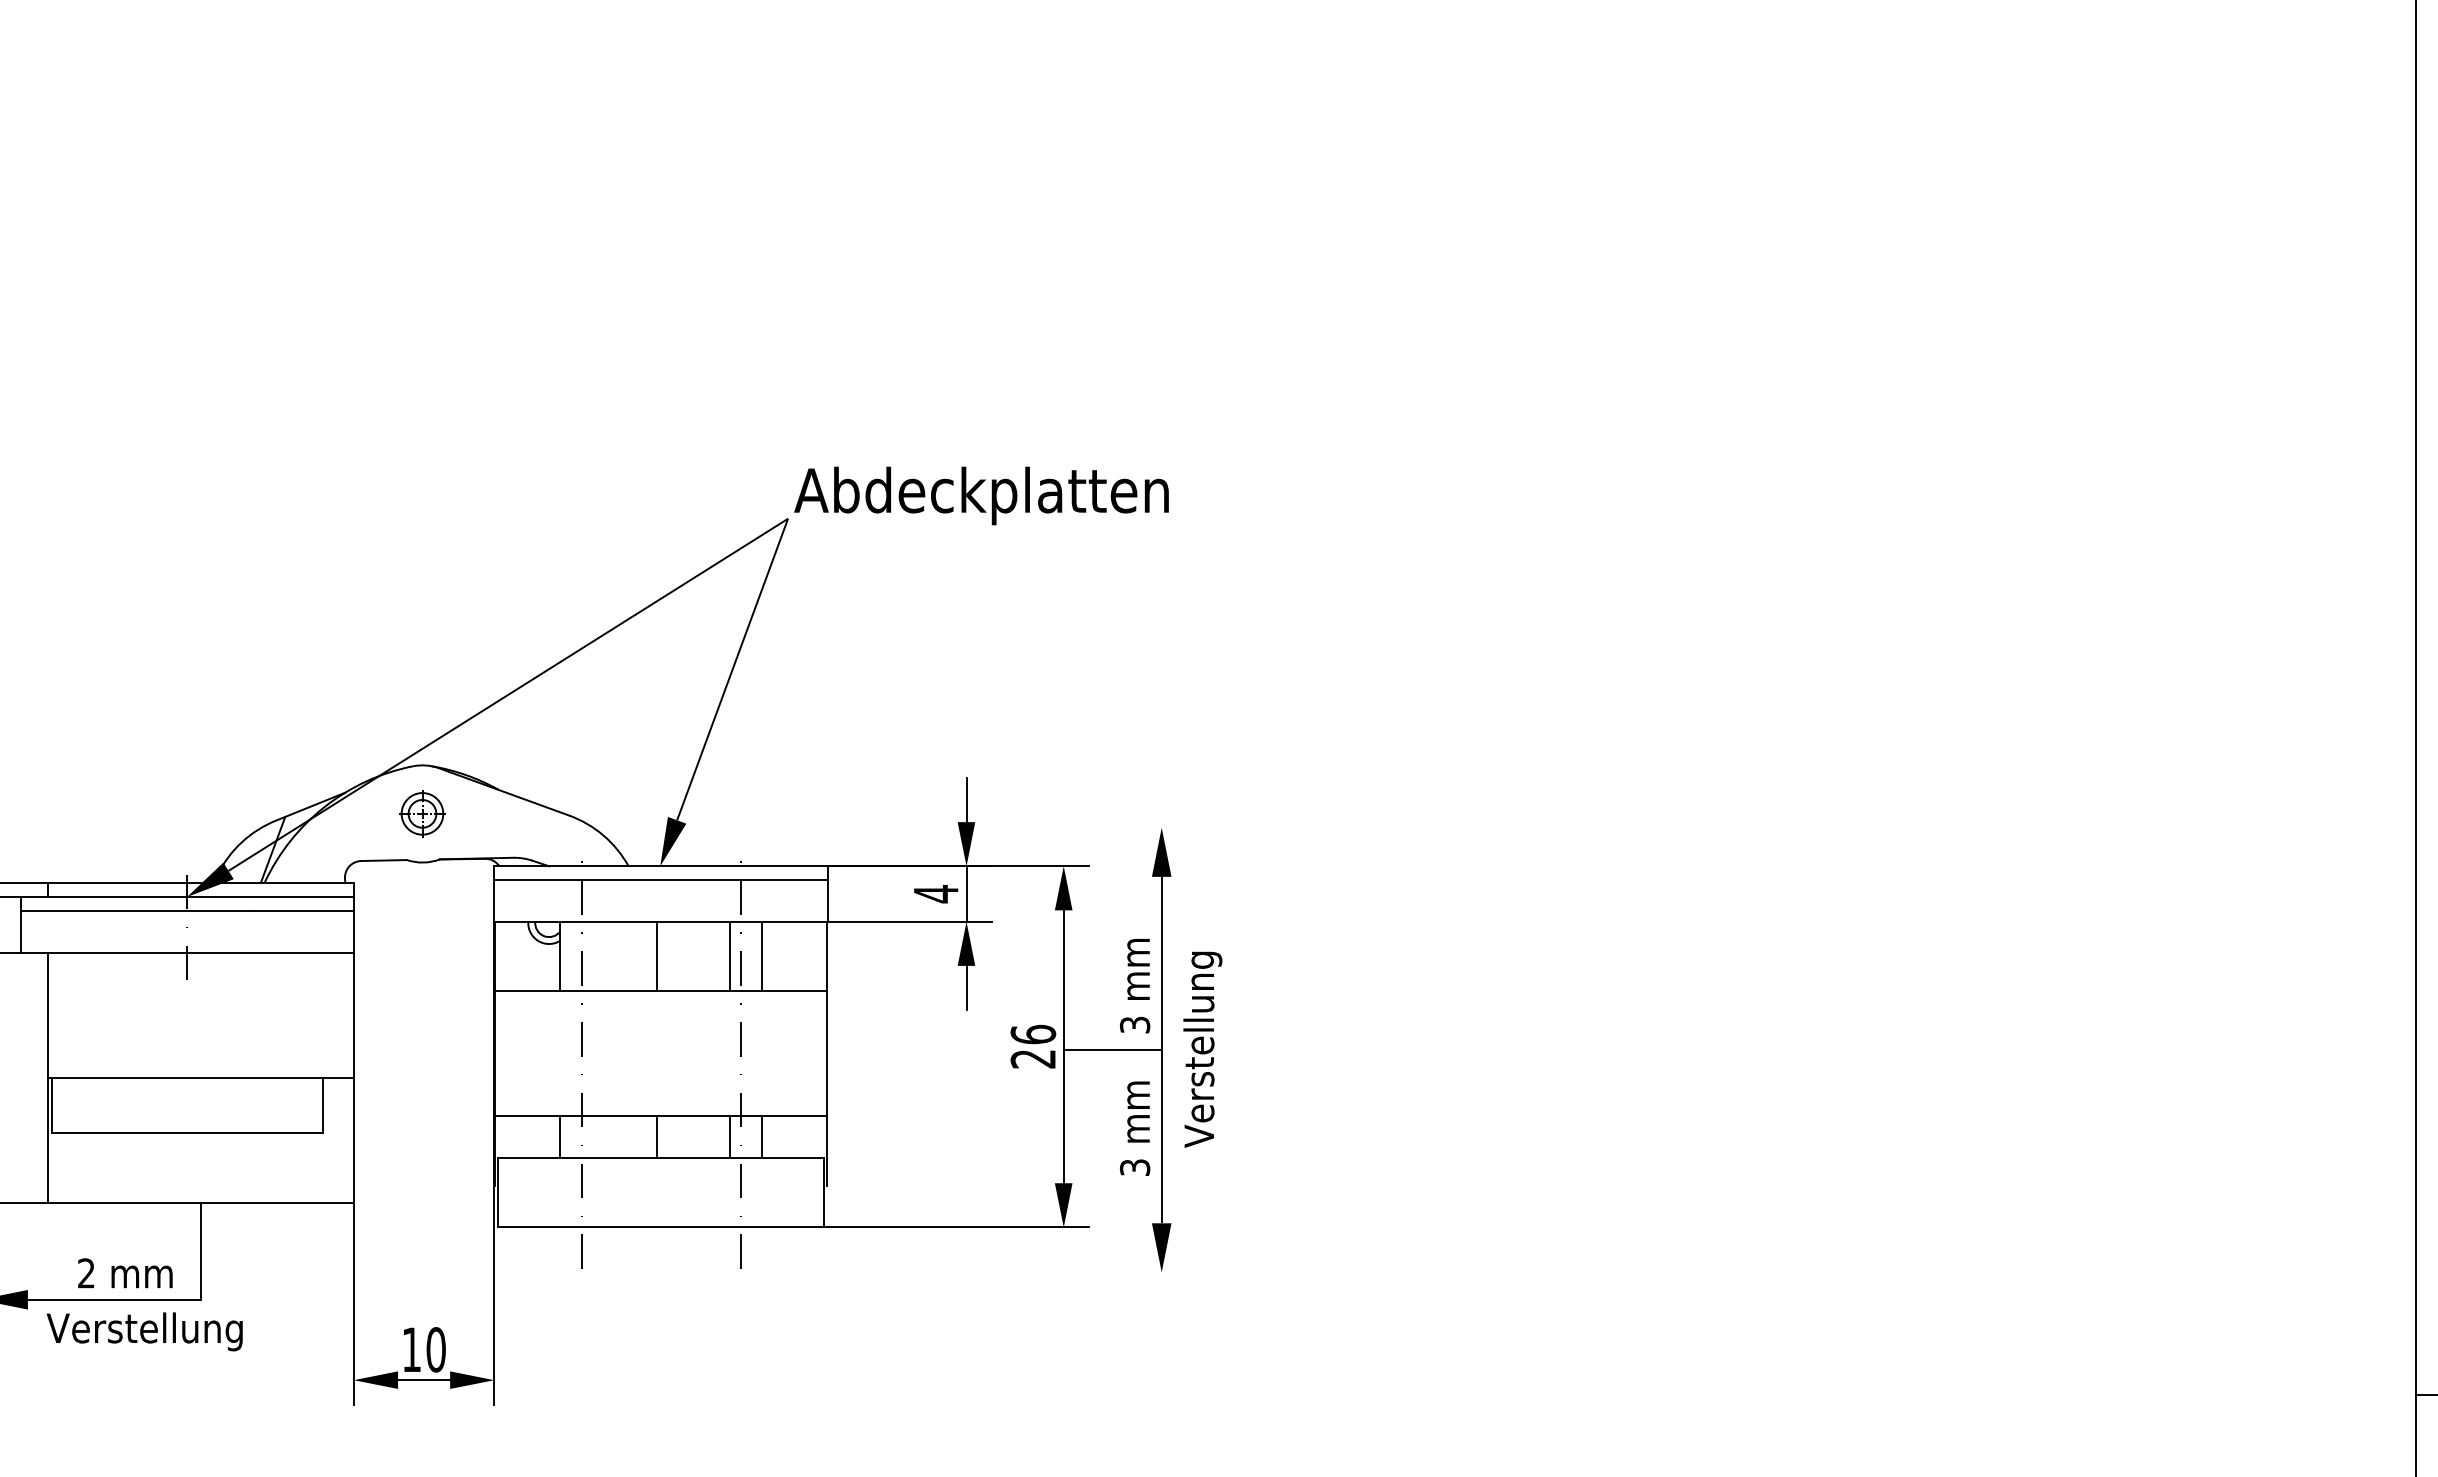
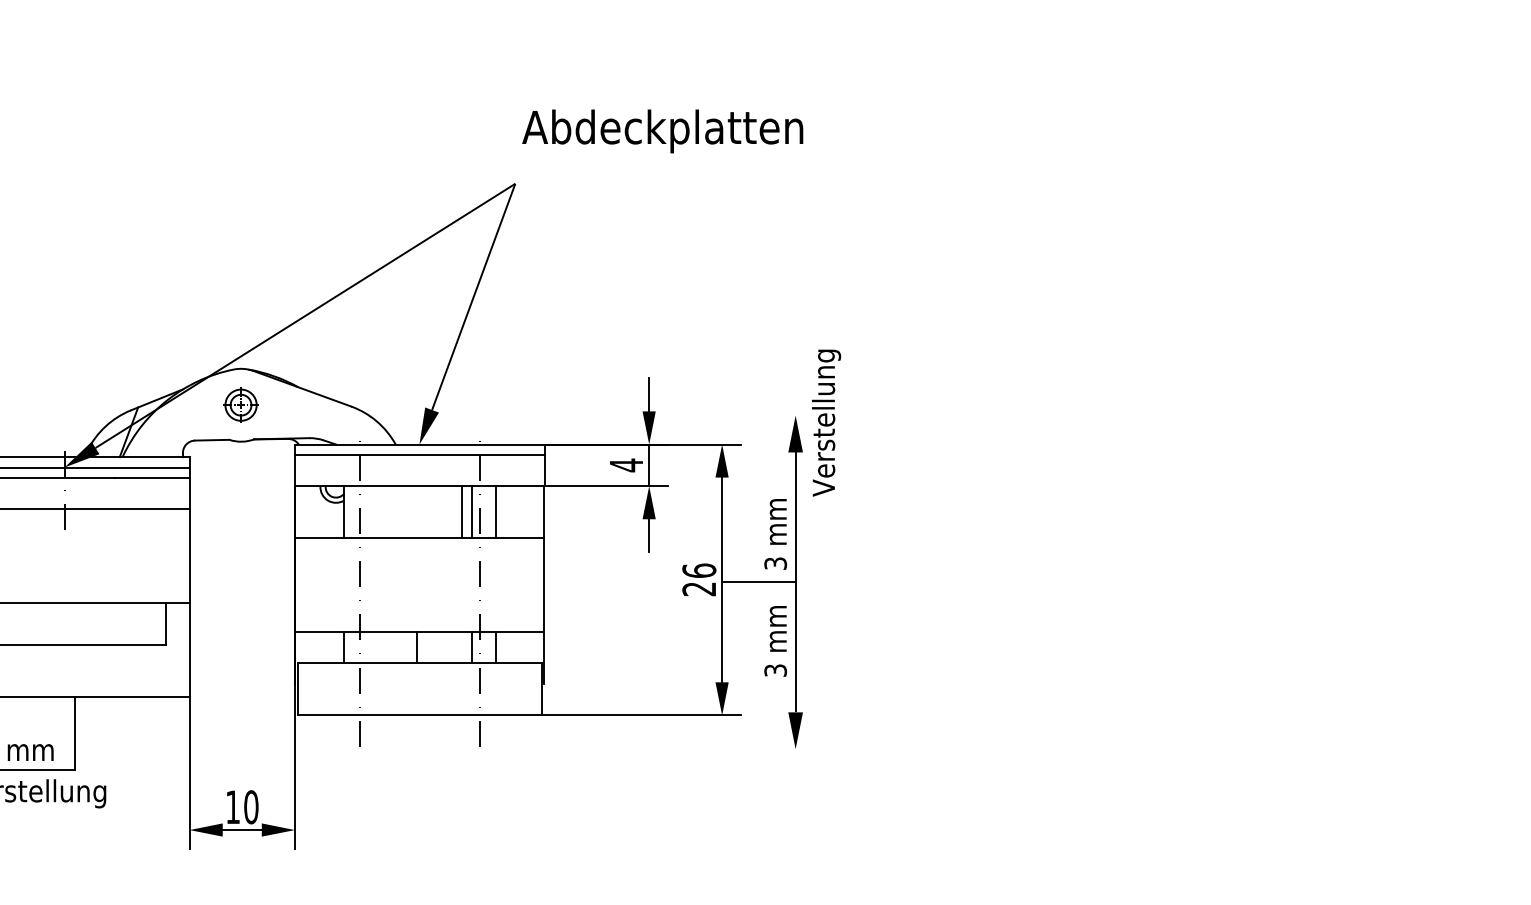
text: (981, 495) -> (662, 131), moved
line: (657, 956) -> (461, 512), moved
text: (1202, 1049) -> (826, 422), moved

